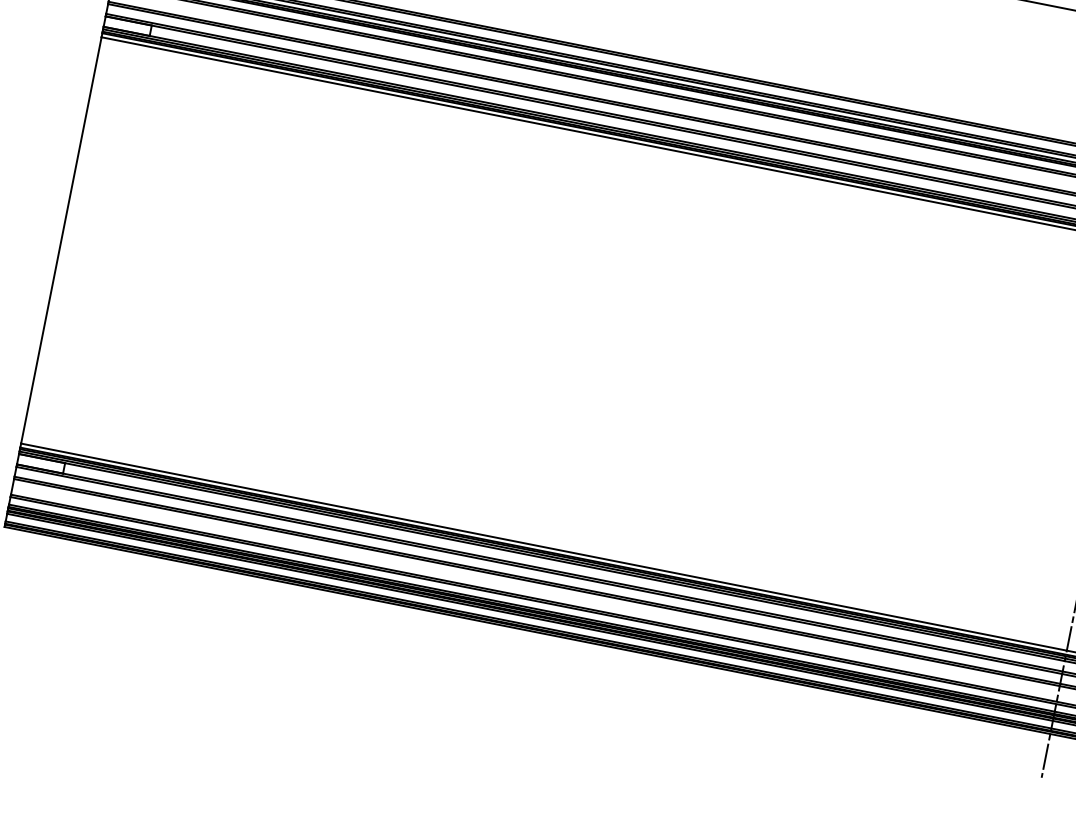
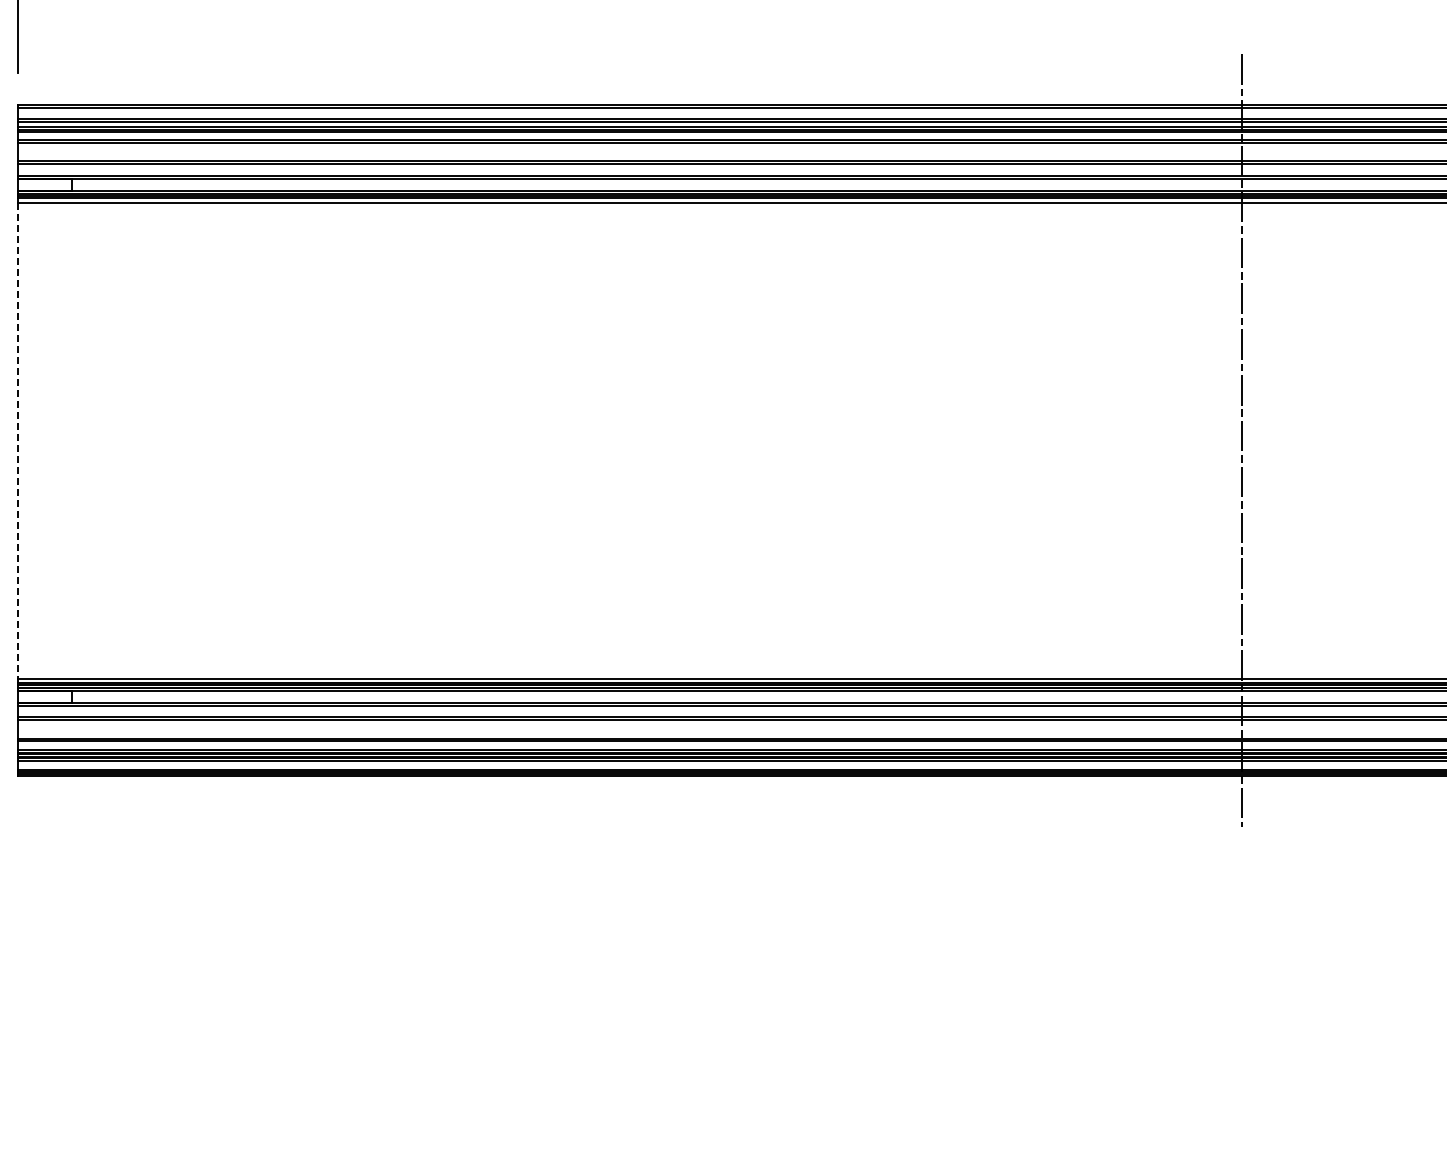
line: (61, 240) -> (18, 440), solid -> dashed

